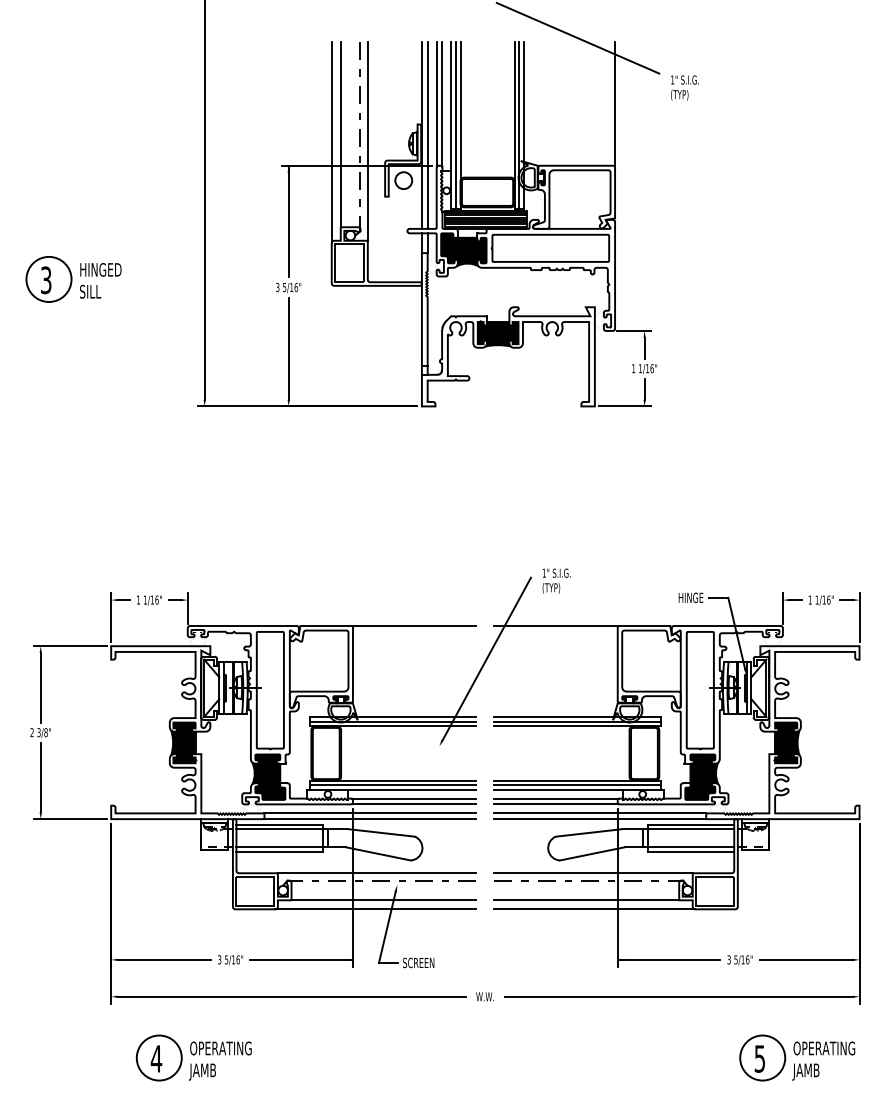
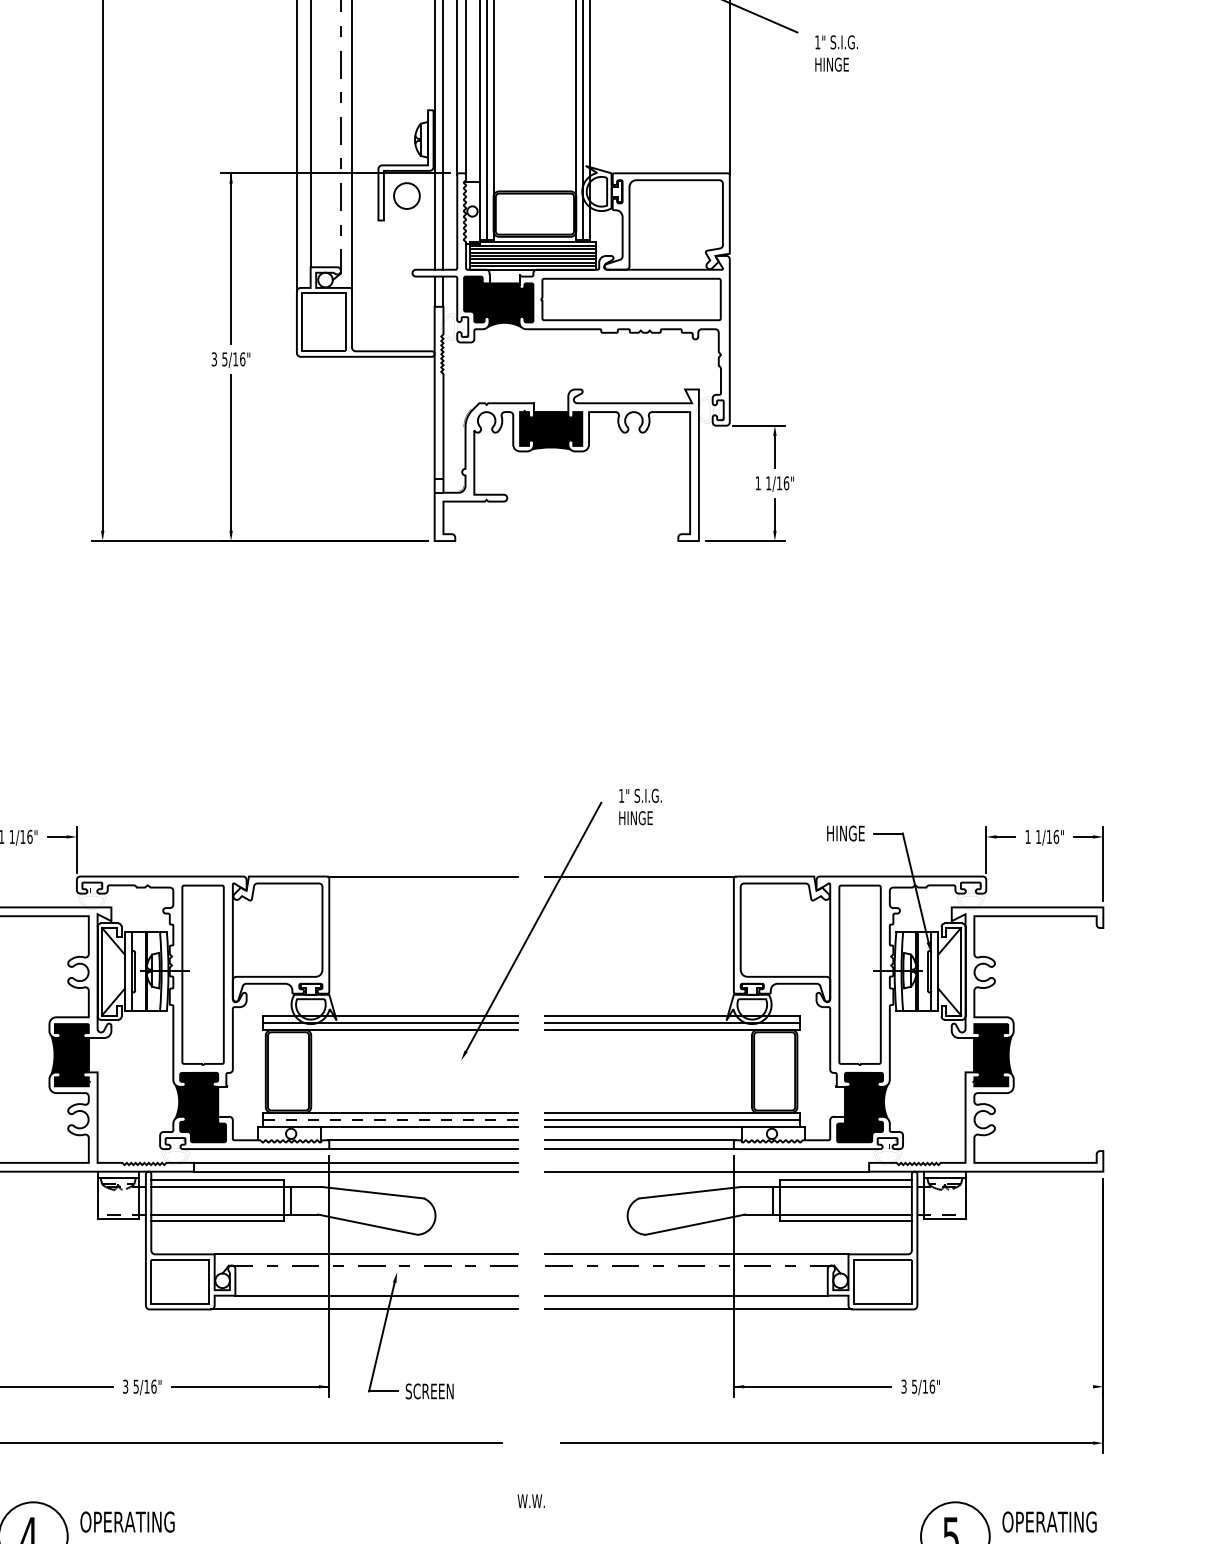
text: (681, 94) -> (831, 64), (TYP) -> HINGE
text: (553, 588) -> (635, 819), (TYP) -> HINGE
line: (392, 785) -> (389, 1120), solid -> dashed
line: (600, 813) -> (707, 1163), removed
line: (805, 959) -> (1020, 1386), removed
text: (484, 996) -> (530, 1500), moved

